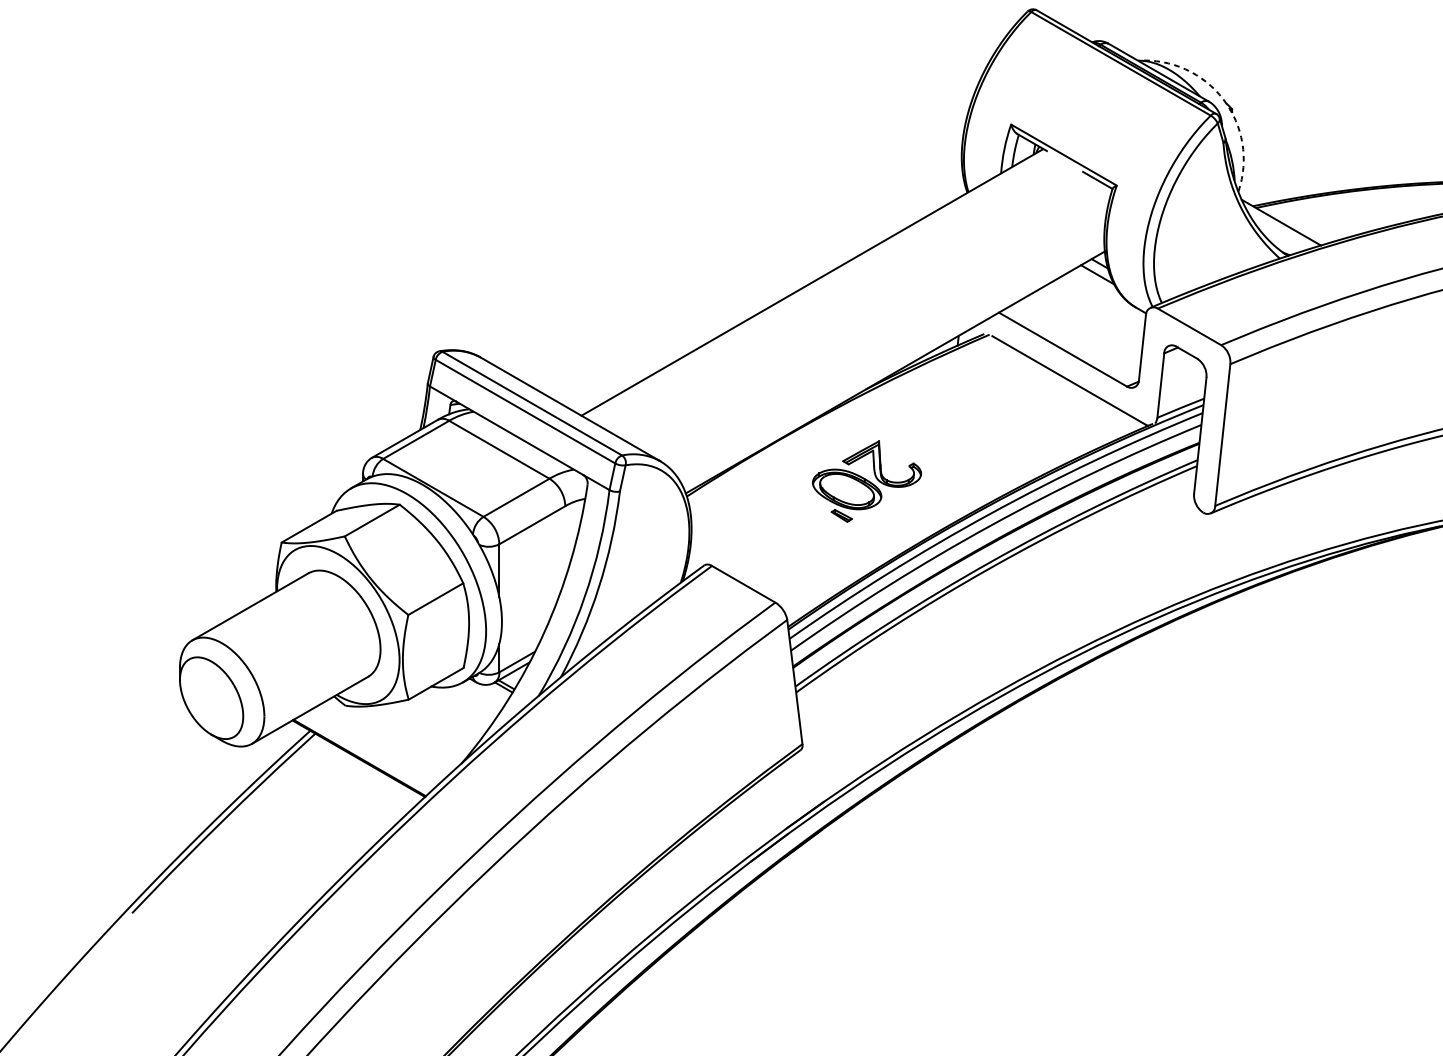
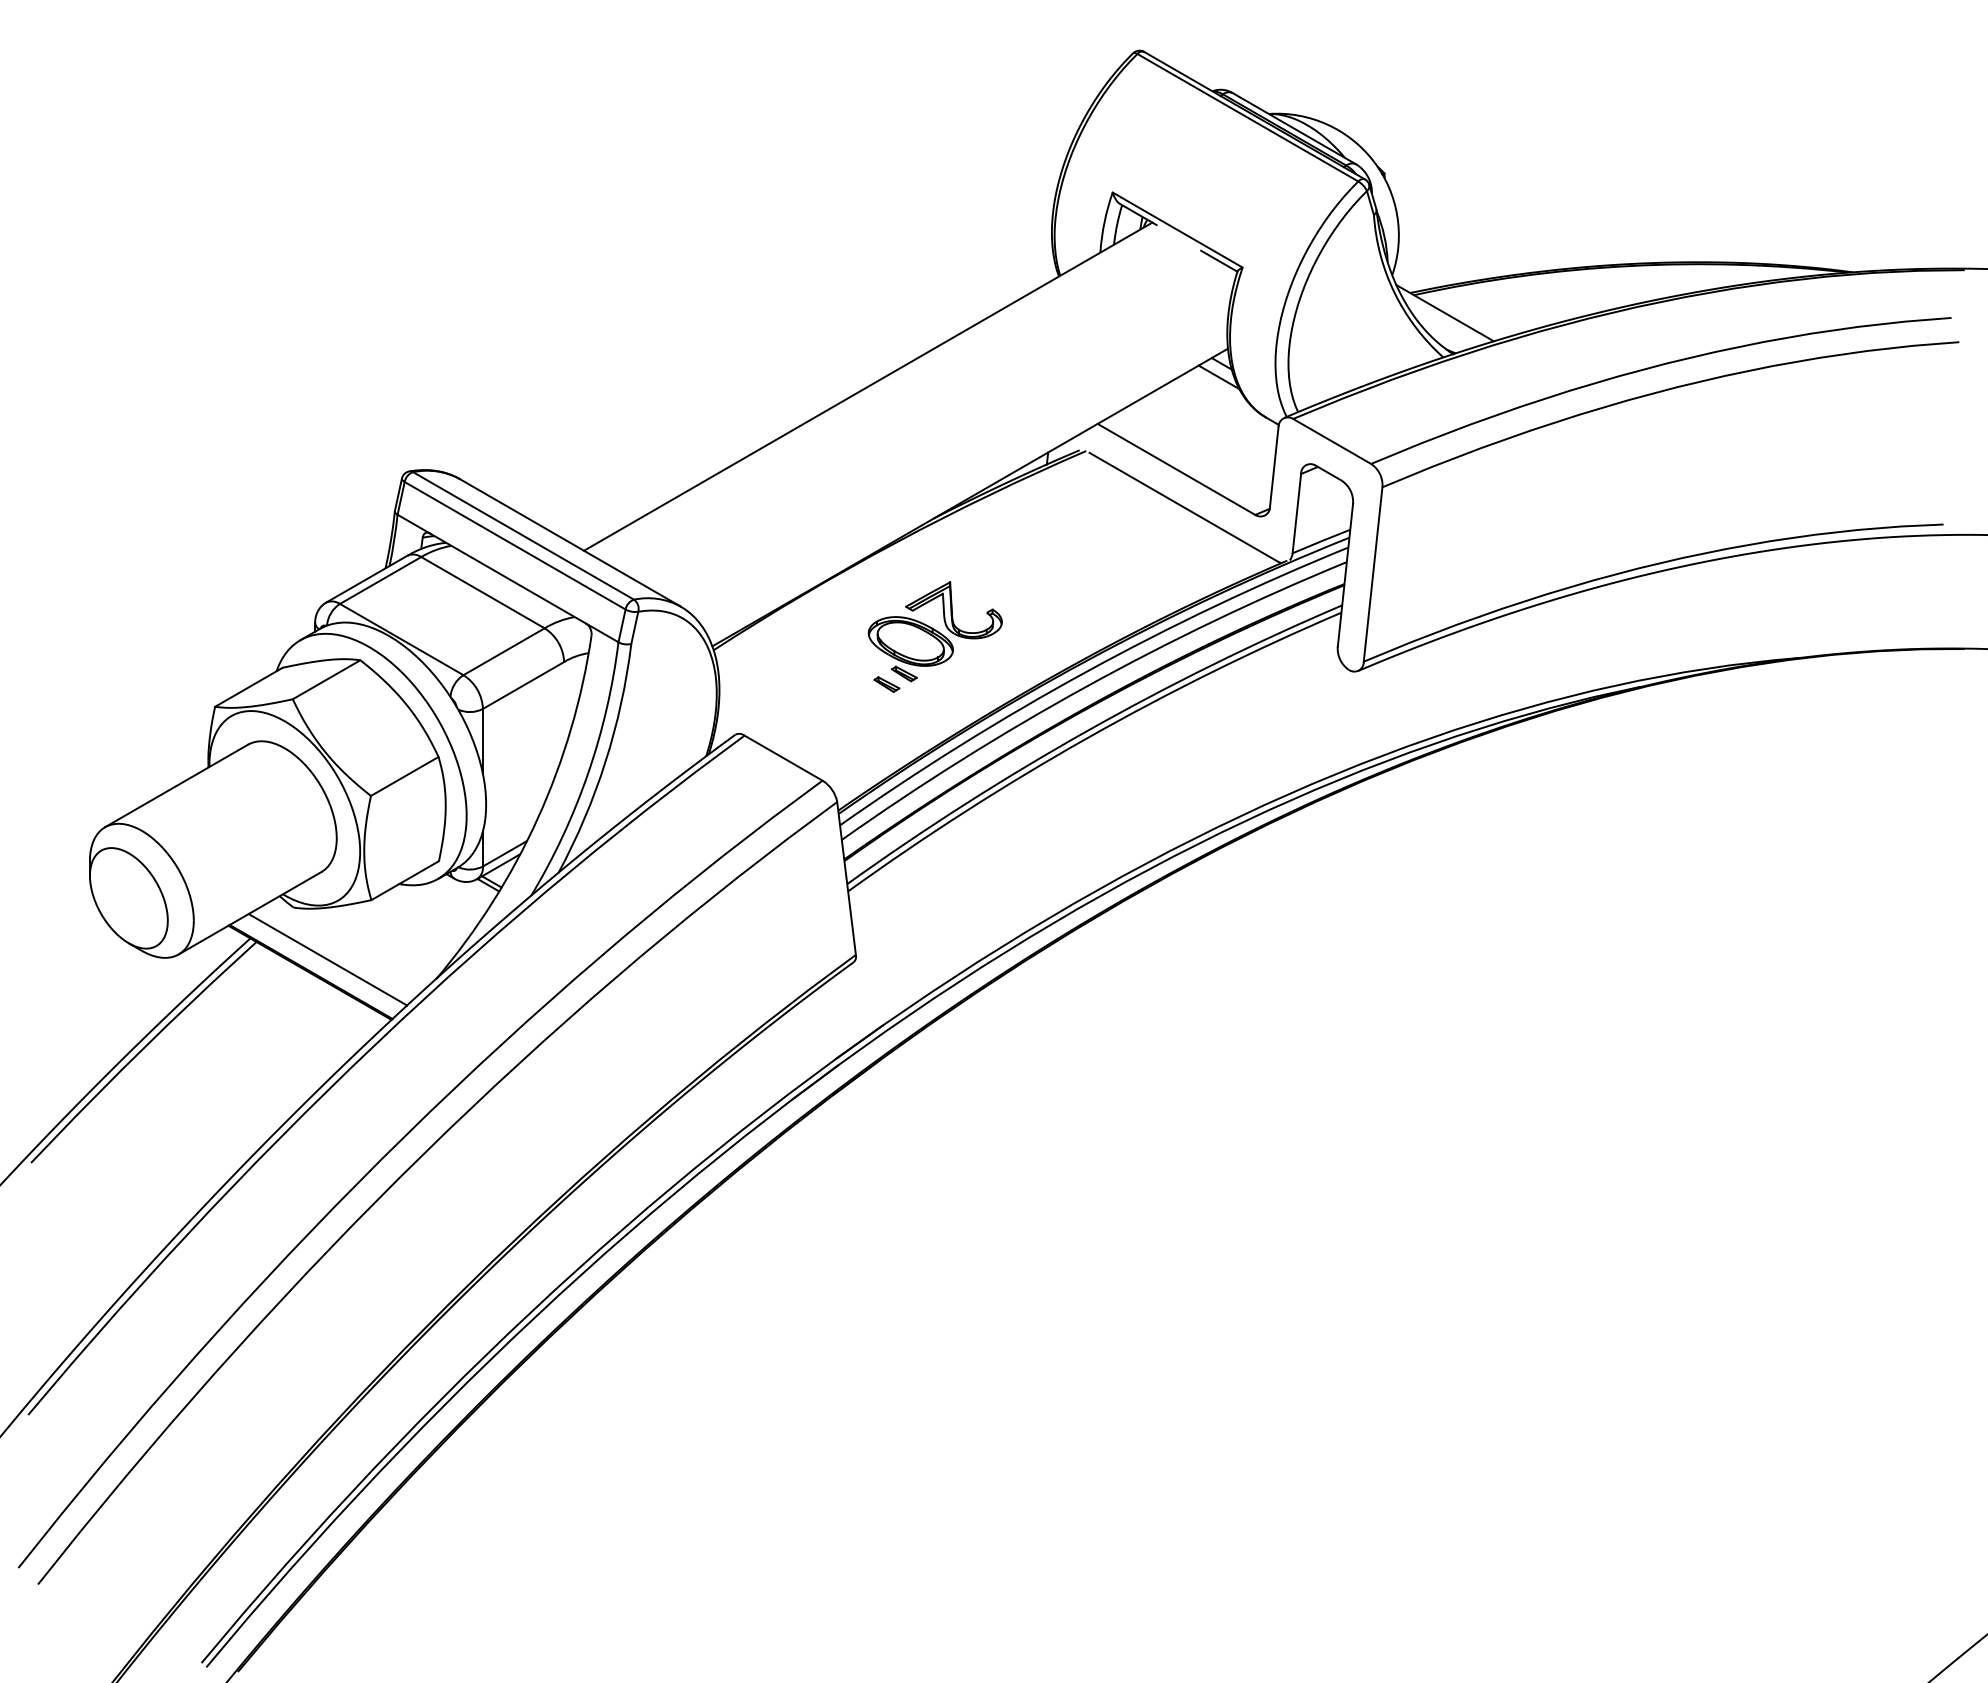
arc: (1223, 99) -> (1373, 161), dashed -> solid
part: (827, 524) -> (886, 684), added
line: (373, 747) -> (327, 959), added

